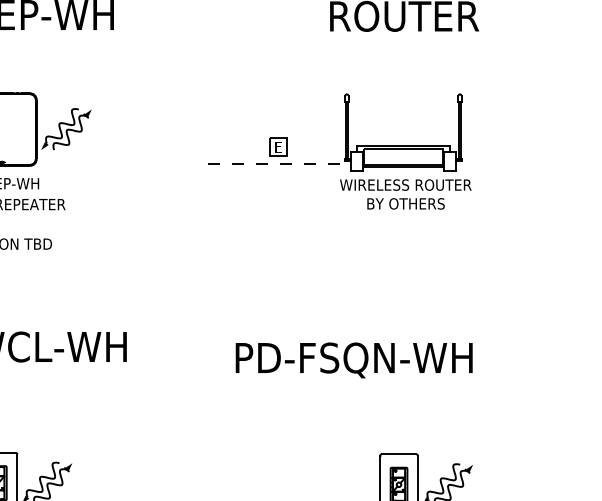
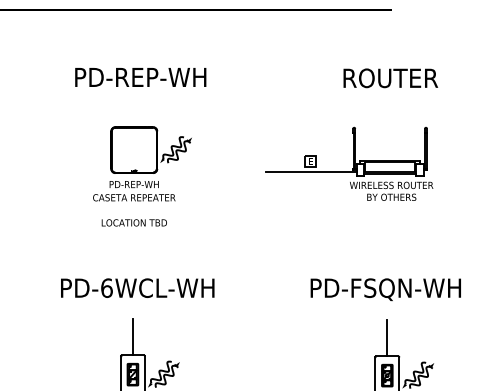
line: (279, 163) -> (311, 171), dashed -> solid
text: (353, 360) -> (385, 289), moved
line: (399, 426) -> (387, 338), added

